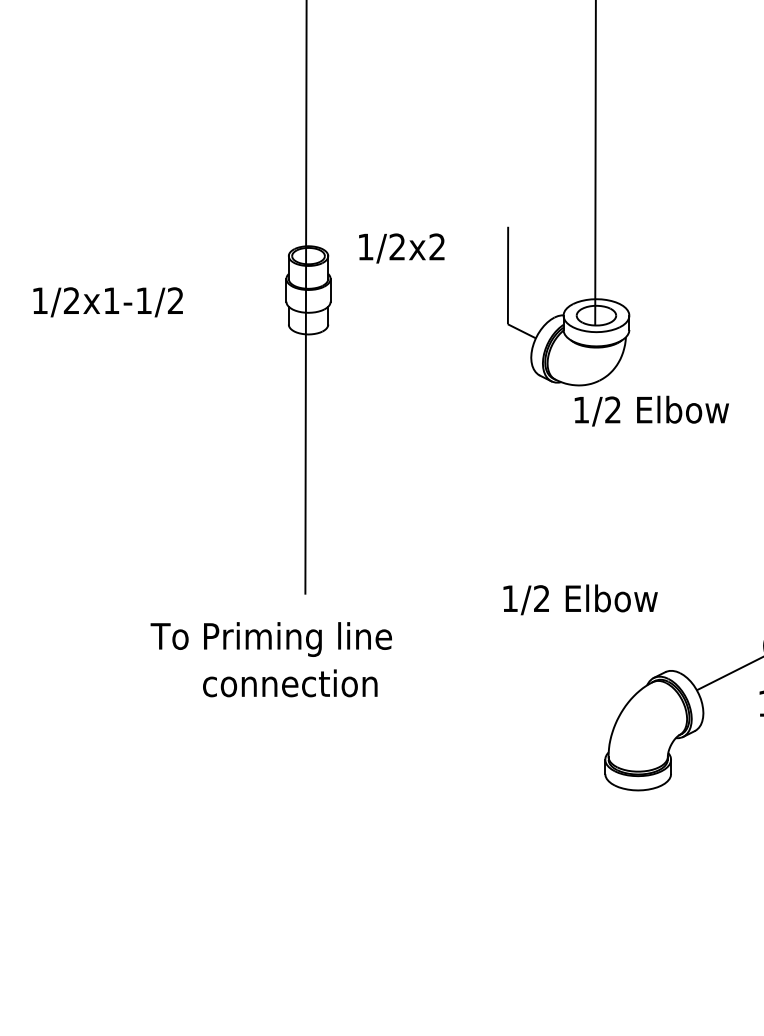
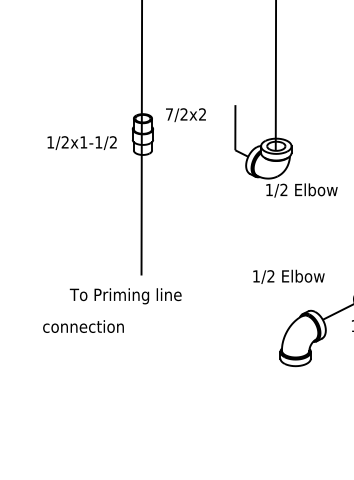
text: (365, 247) -> (169, 114), 1/2x2 -> 7/2x2
text: (106, 301) -> (81, 142), moved
text: (579, 598) -> (288, 276), moved
text: (290, 683) -> (83, 326), moved

